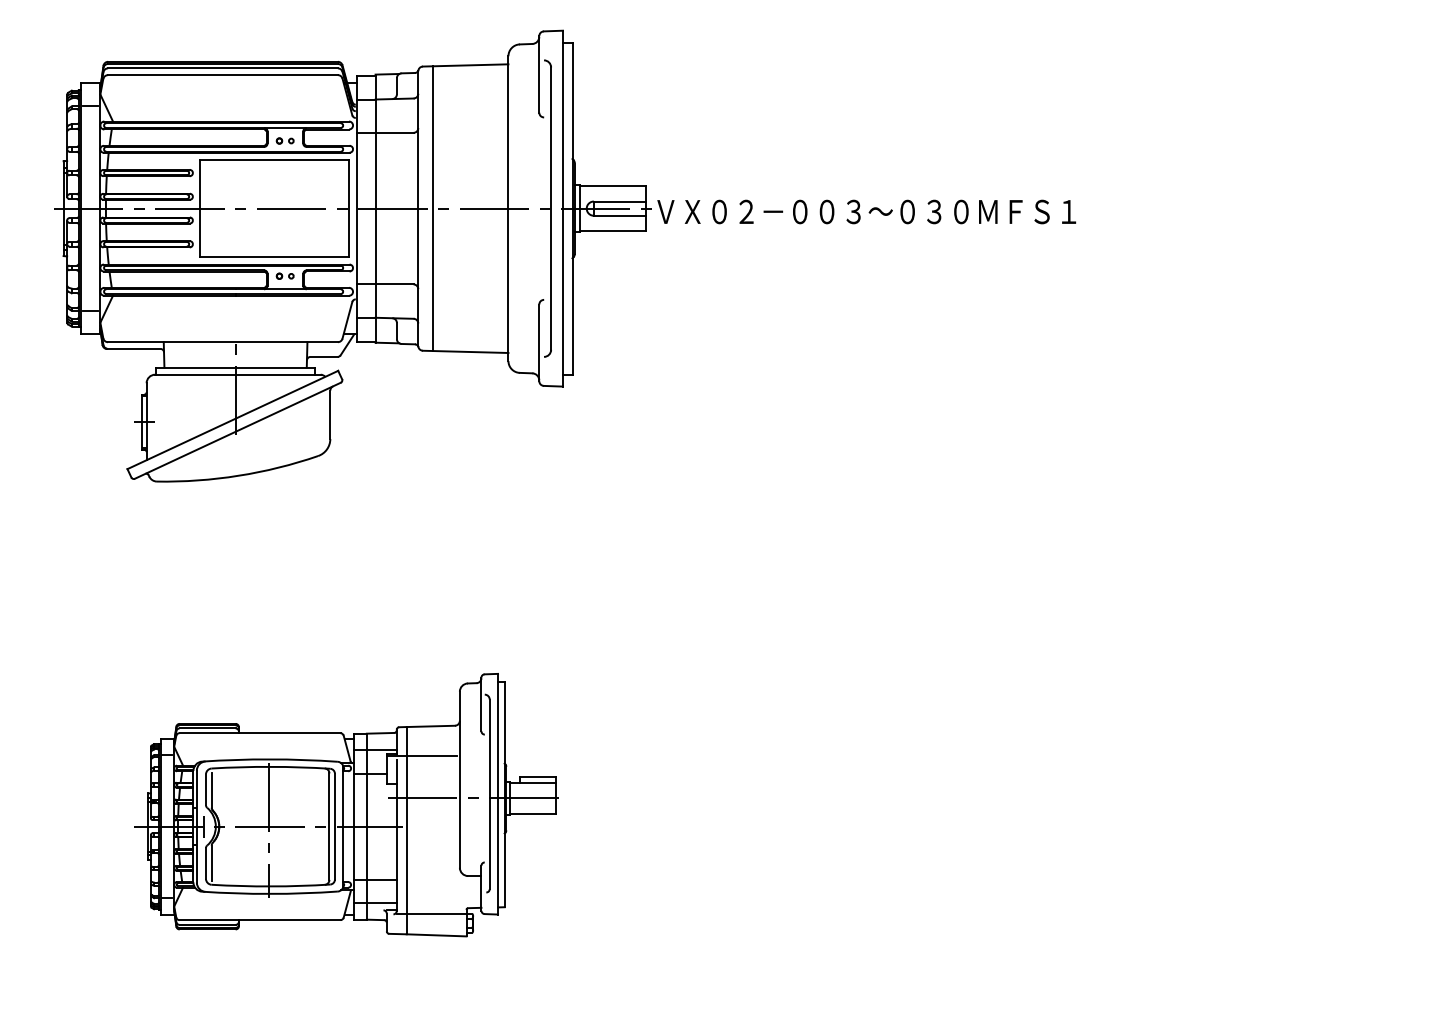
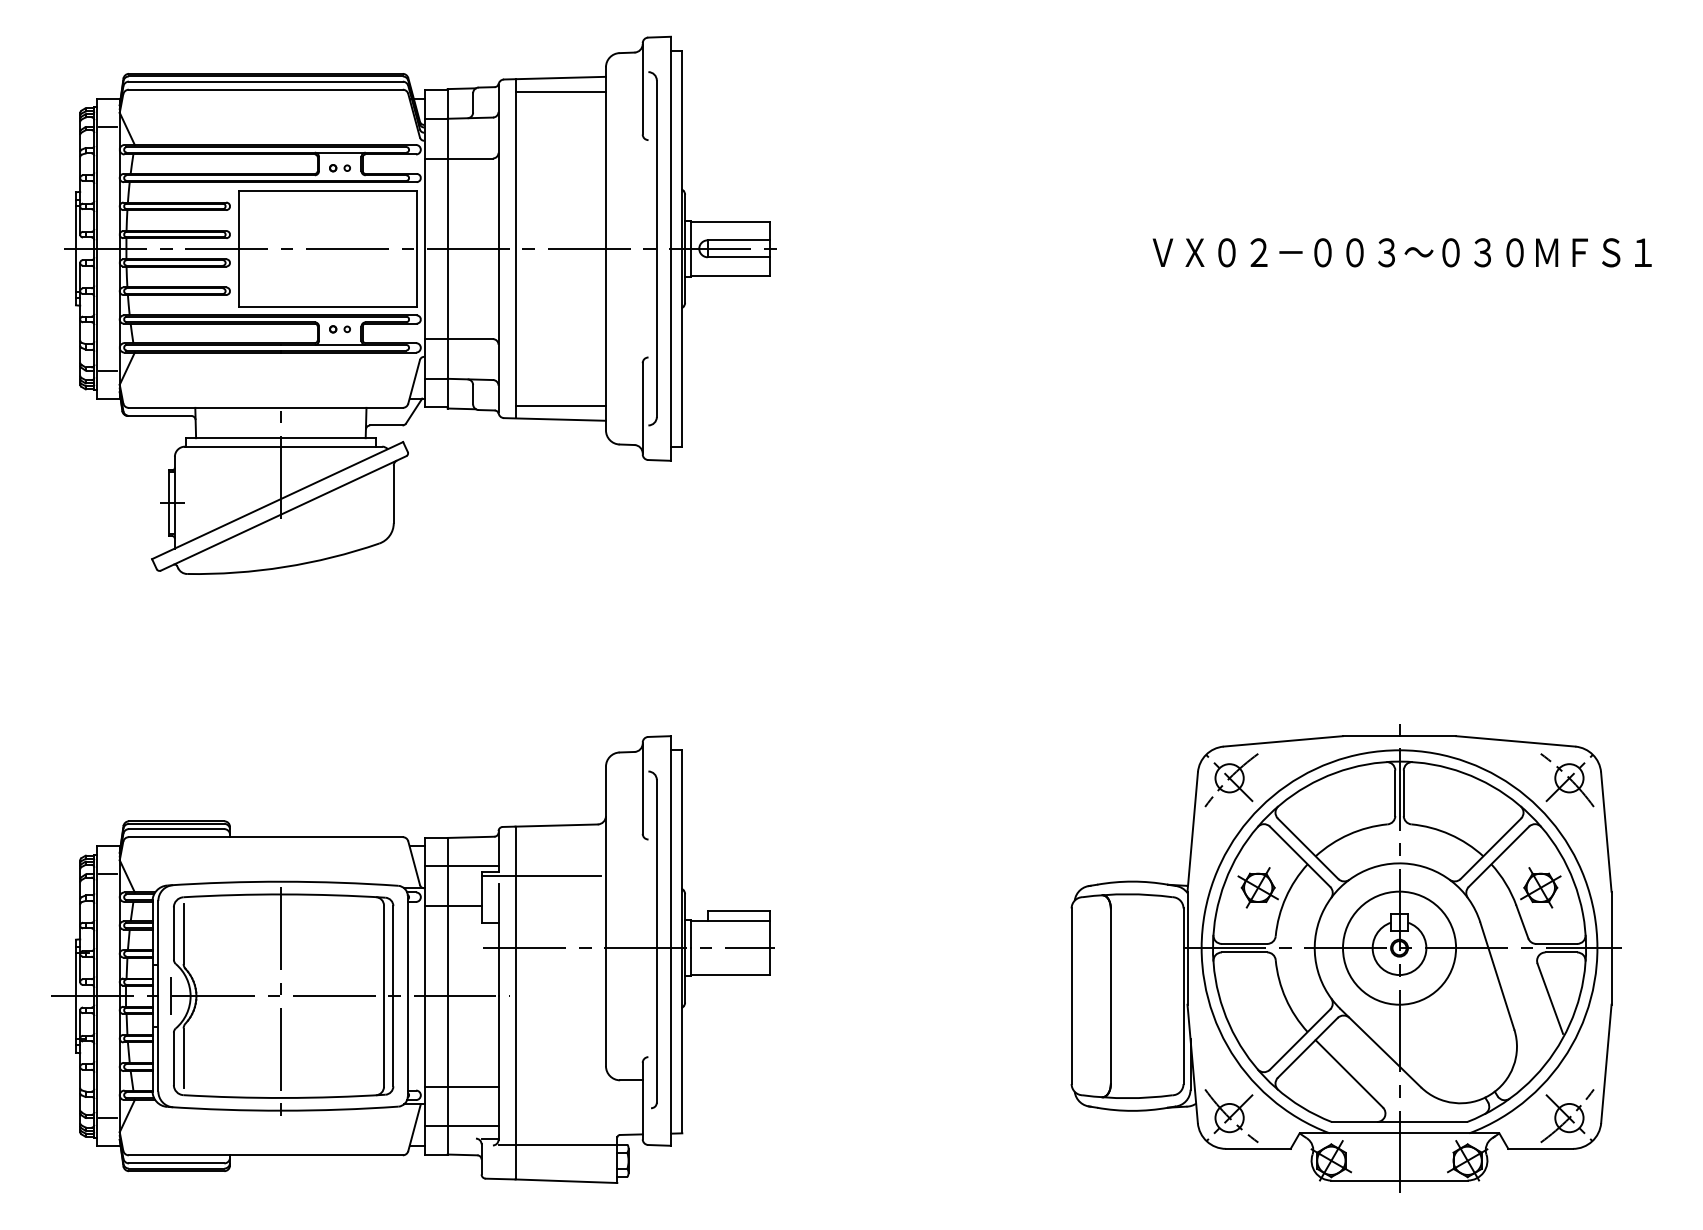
line: (470, 76) -> (560, 91), added
text: (866, 211) -> (1401, 252), moved
line: (470, 340) -> (560, 405), added
part: (1129, 803) -> (1345, 957), added
part: (346, 804) -> (413, 958), size x1.43

